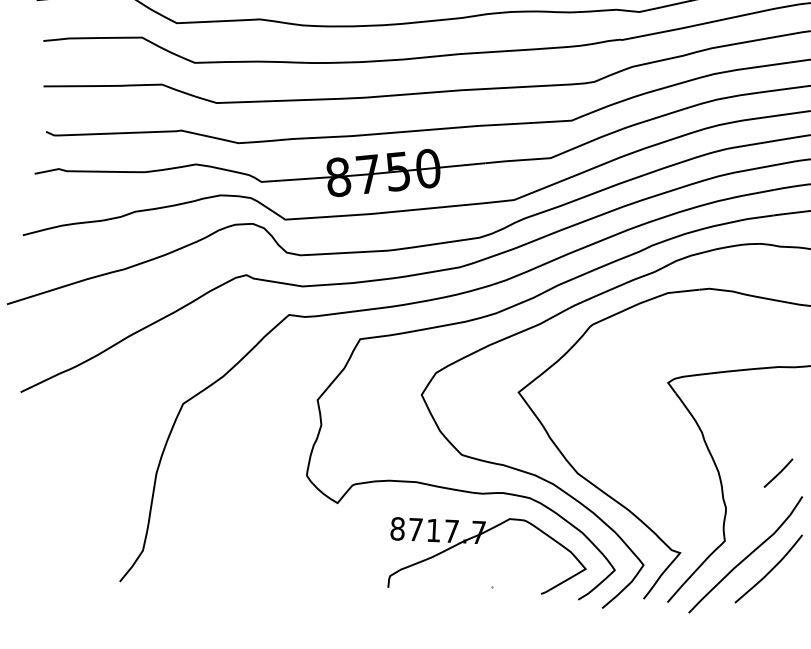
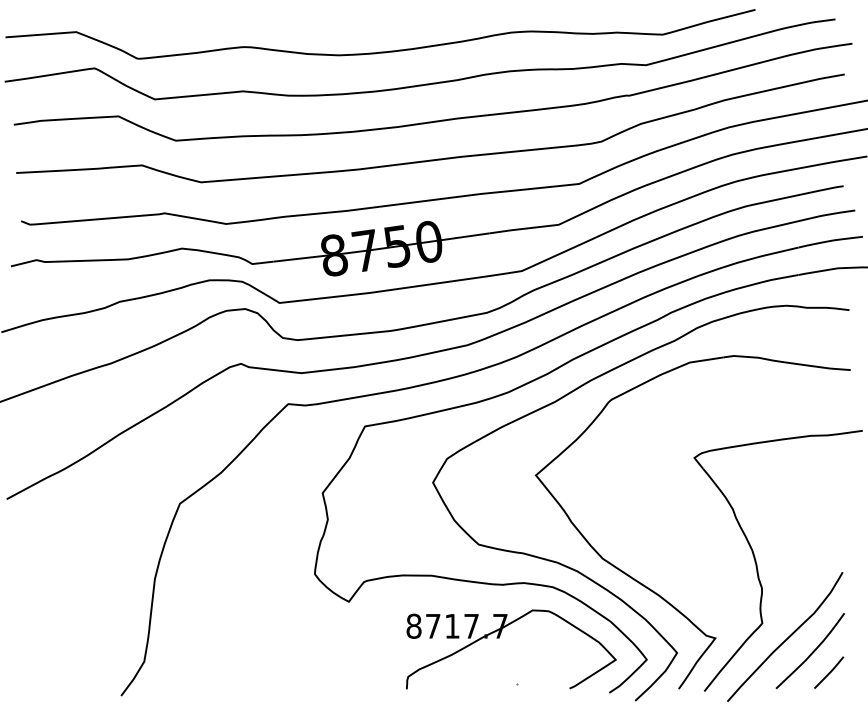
curve: (778, 473) -> (829, 672), moved

